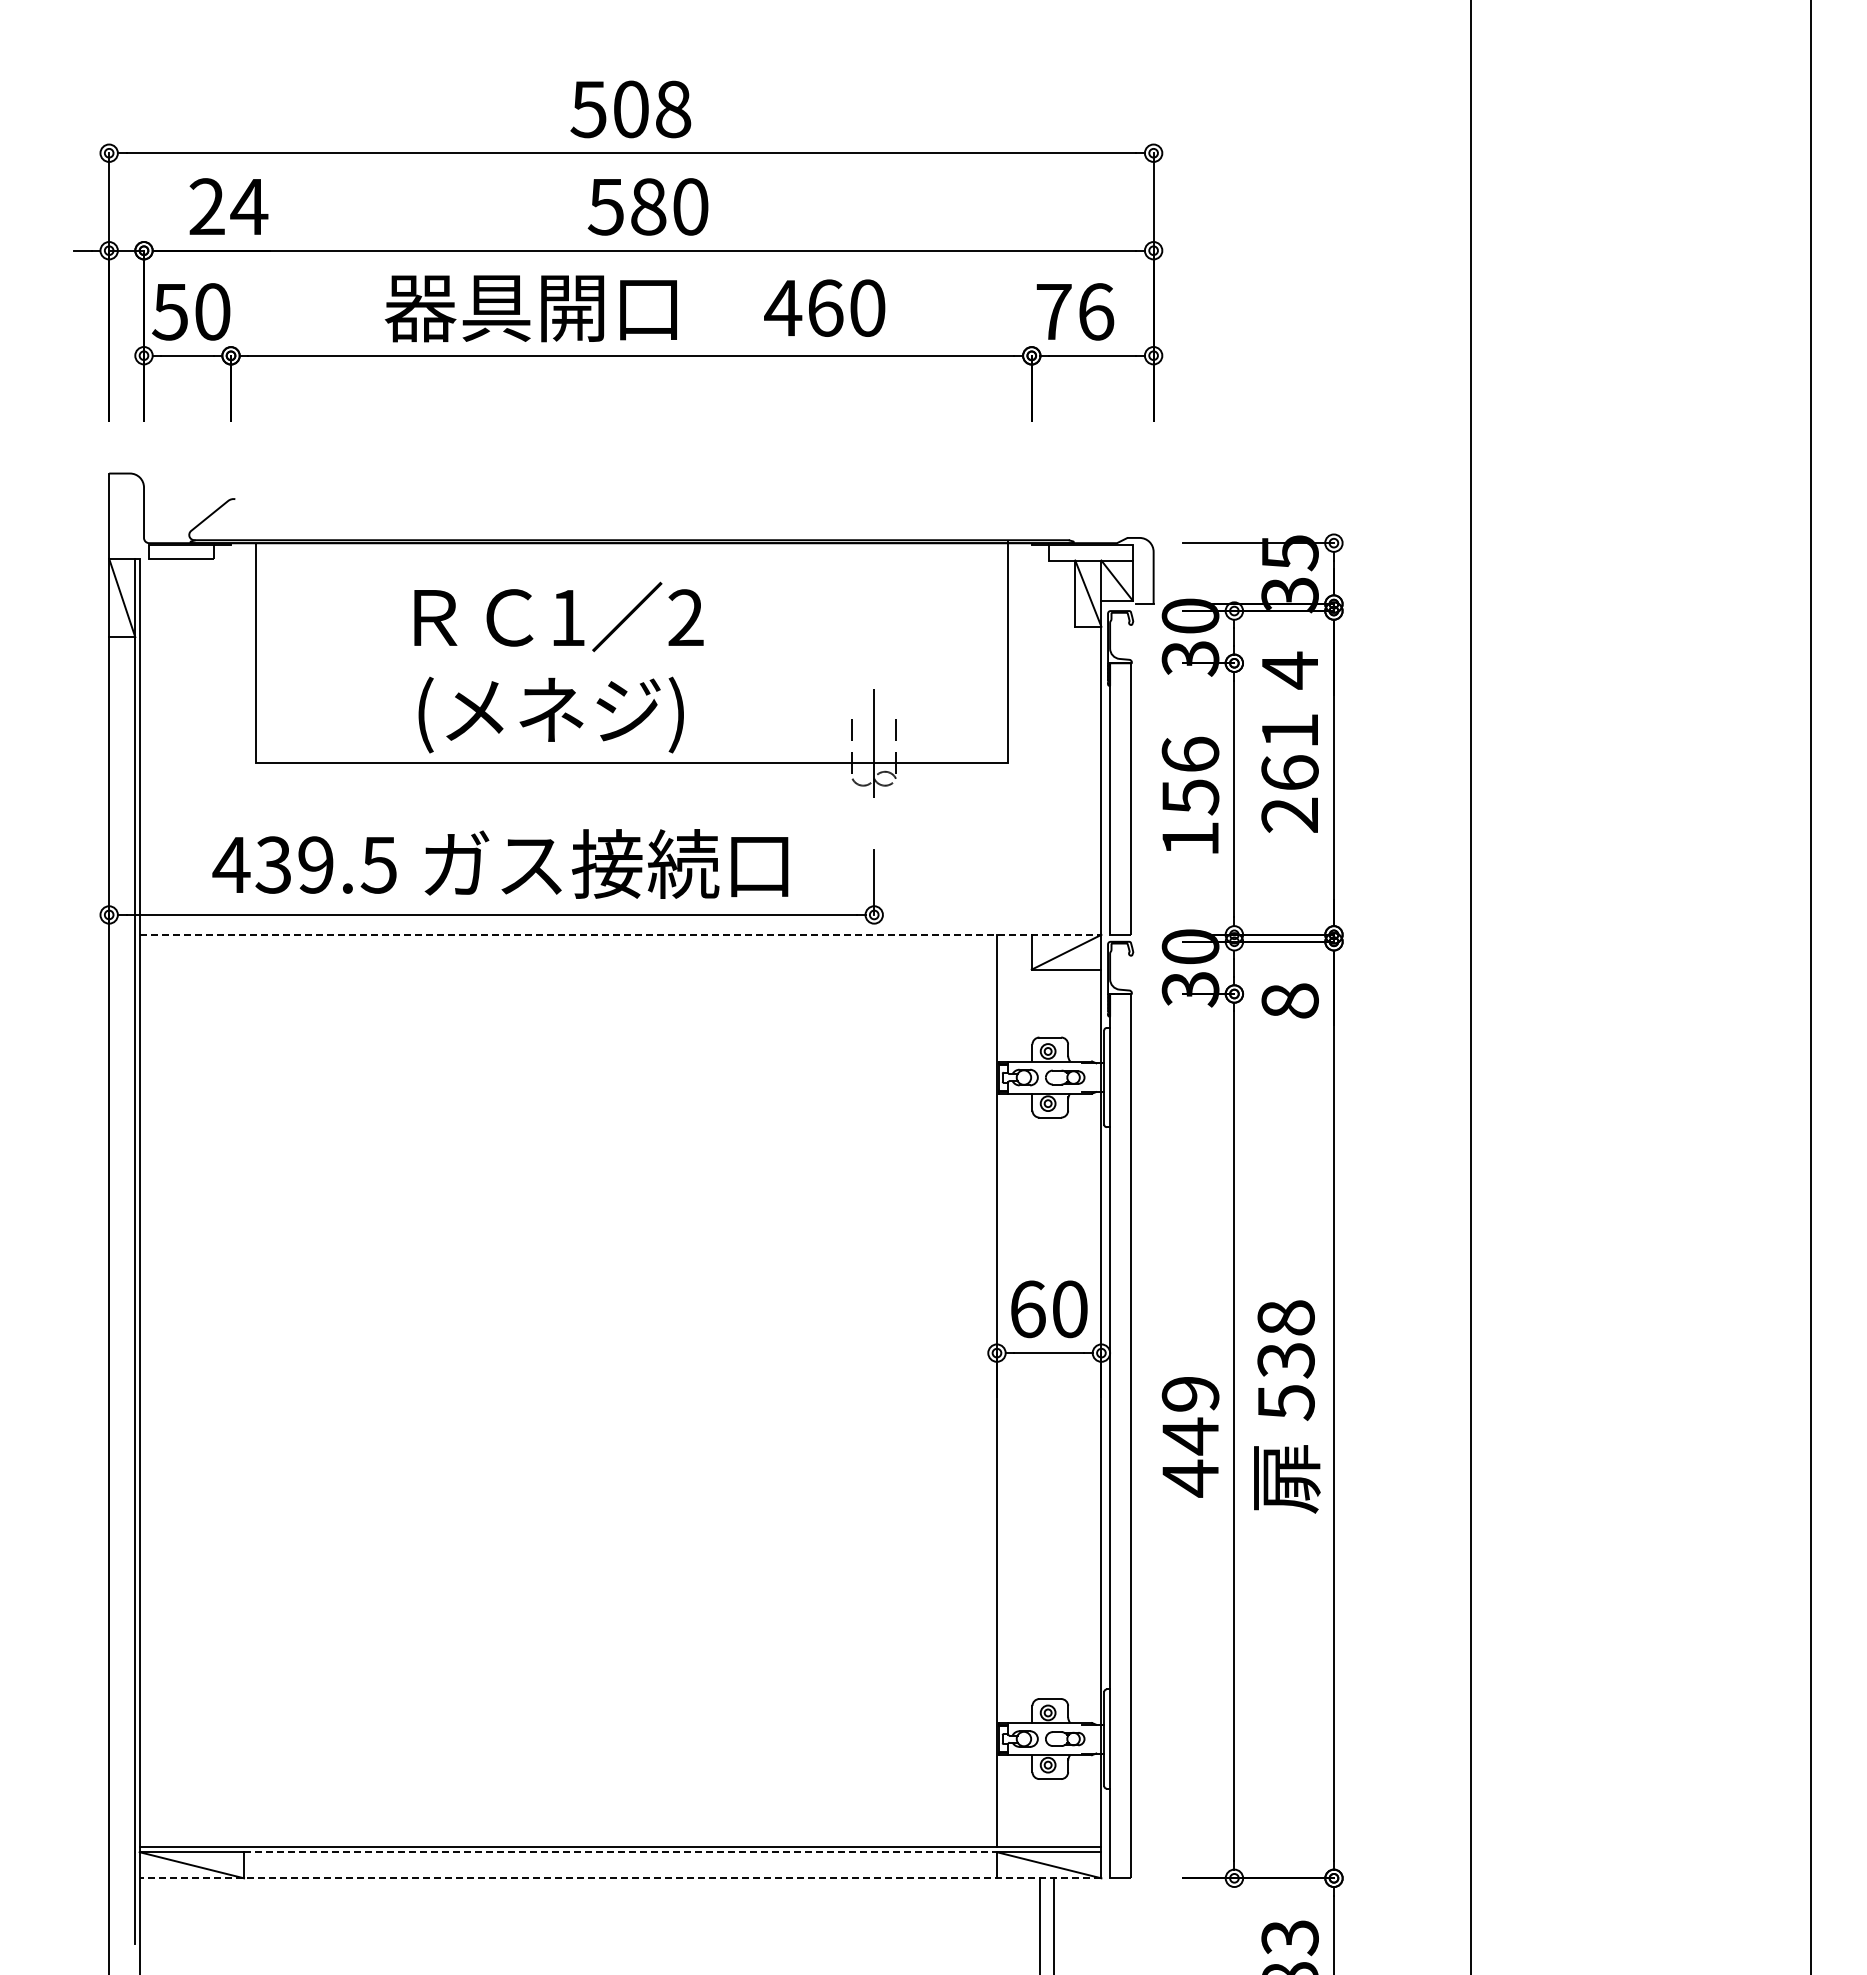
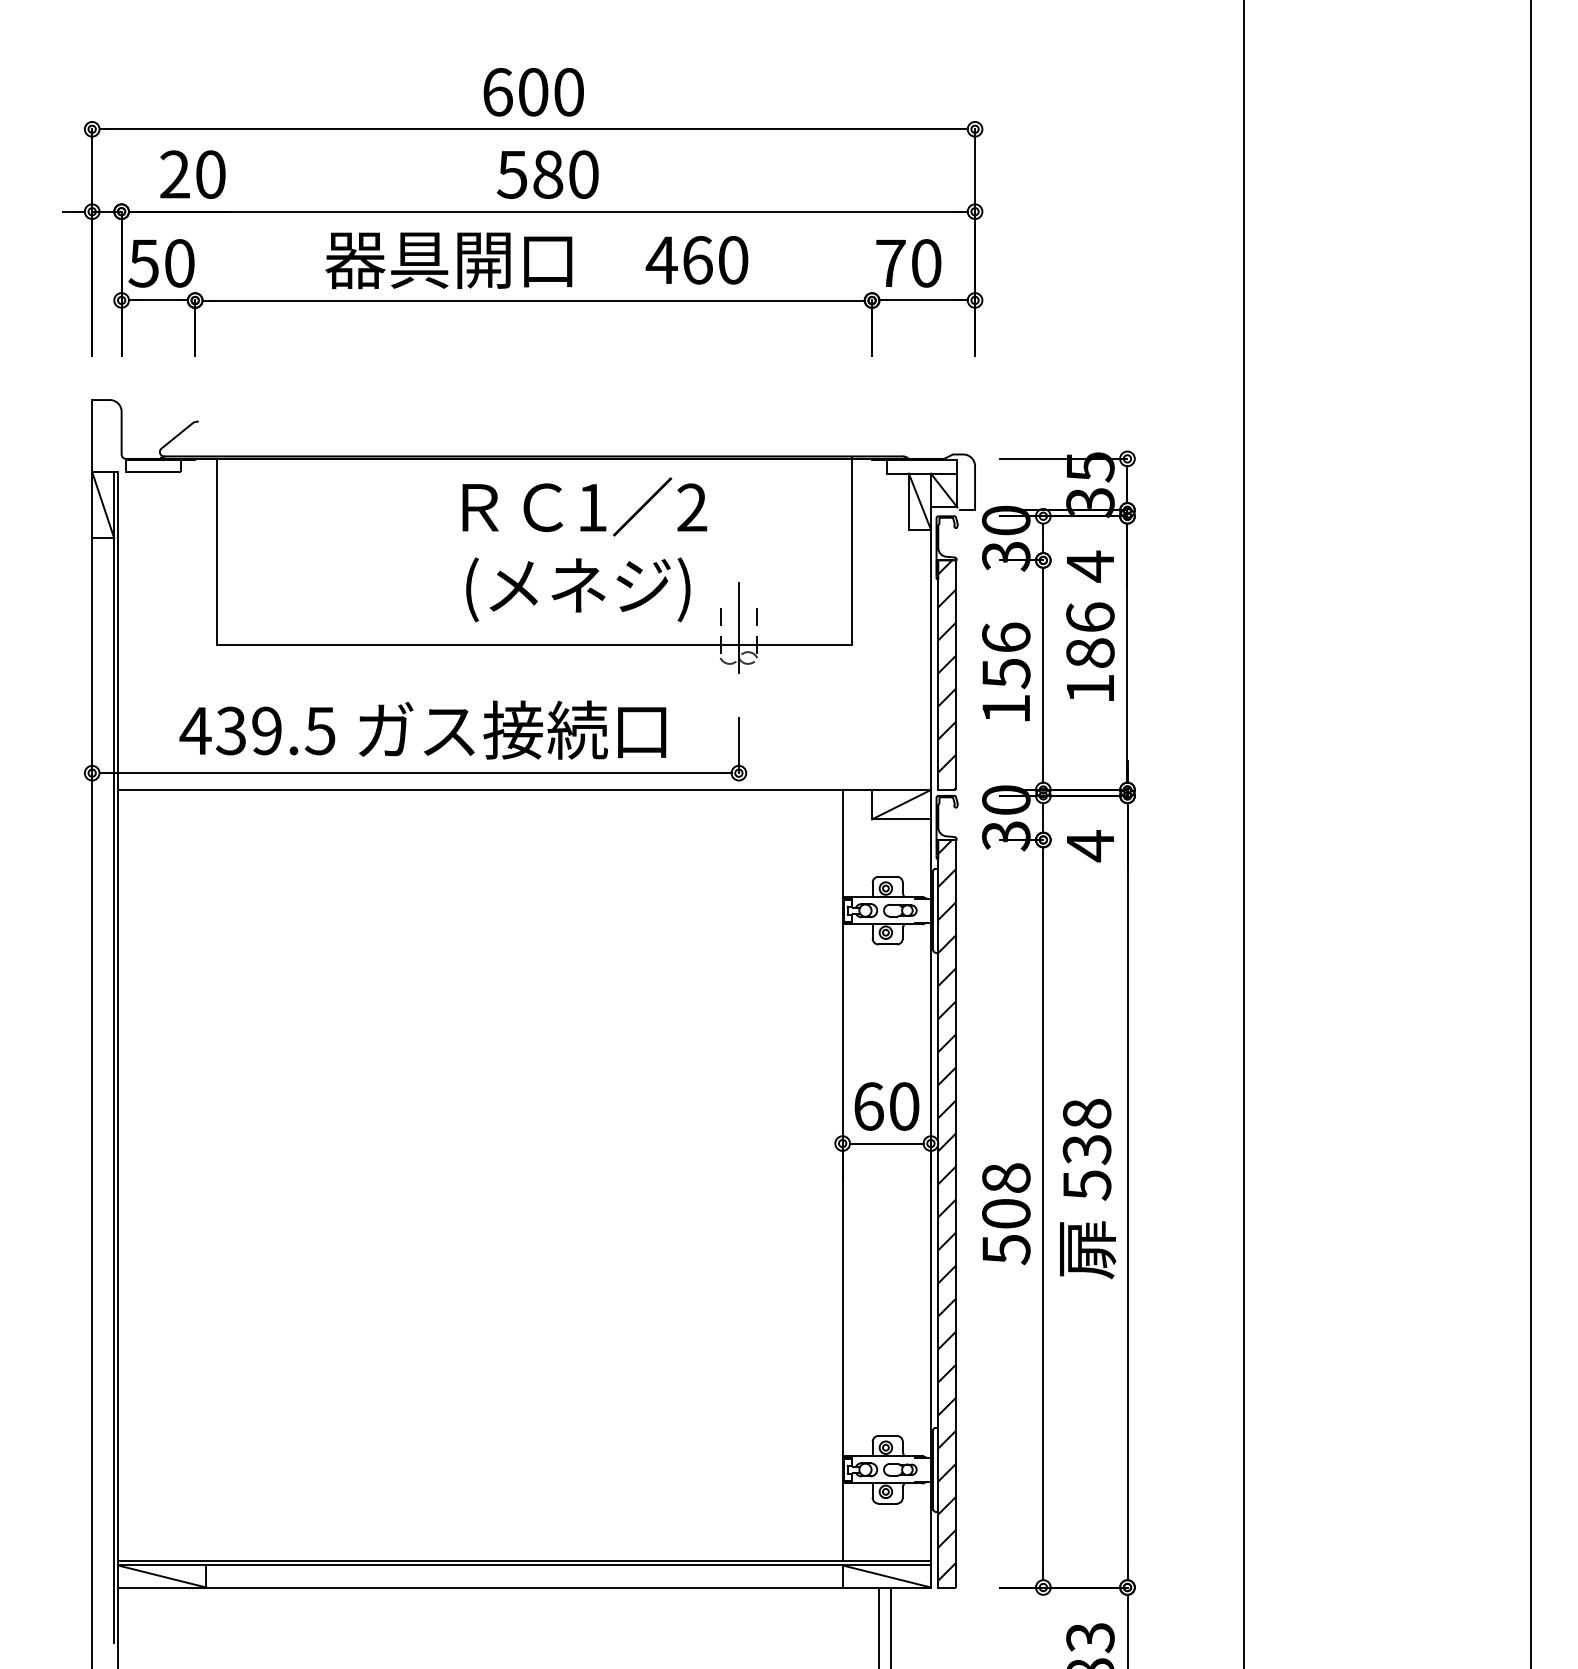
text: (630, 109) -> (532, 92), 508 -> 600
text: (249, 206) -> (210, 174), 24 -> 20
text: (1096, 311) -> (926, 263), 76 -> 70
text: (558, 667) -> (584, 549), moved
text: (1289, 772) -> (1089, 652), 261 -> 186
hatch: (1120, 798) -> (947, 674), added
line: (620, 934) -> (524, 789), dashed -> solid
text: (1289, 1001) -> (1089, 846), 8 -> 4
hatch: (1120, 1432) -> (947, 1210), added
text: (1190, 1436) -> (1006, 1214), 449 -> 508
line: (621, 1852) -> (525, 1565), dashed -> solid
line: (620, 1878) -> (524, 1587), dashed -> solid

